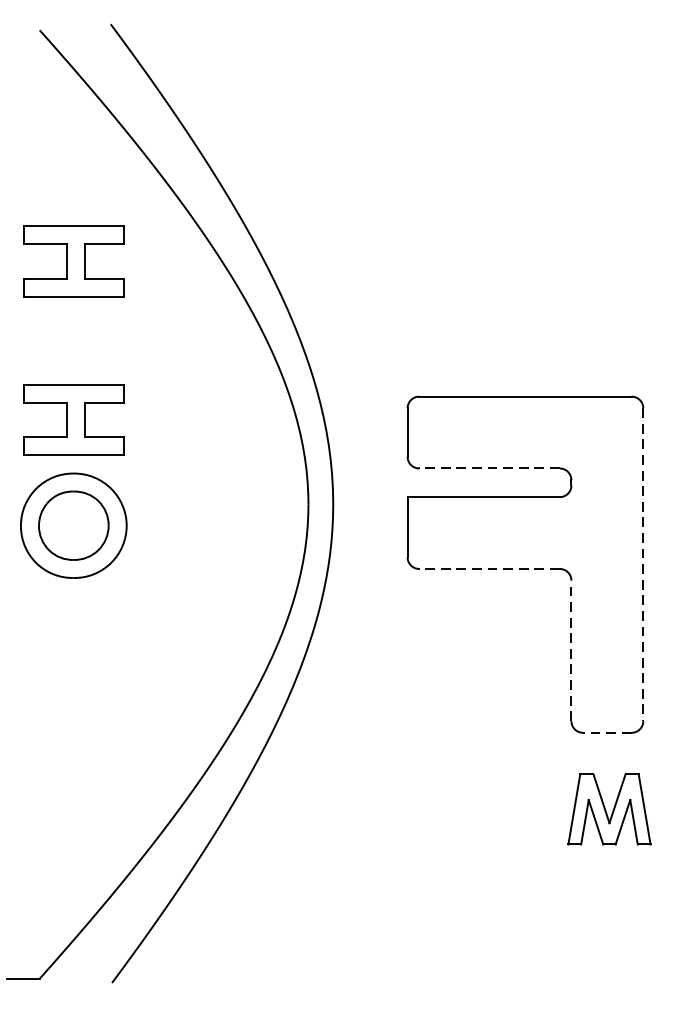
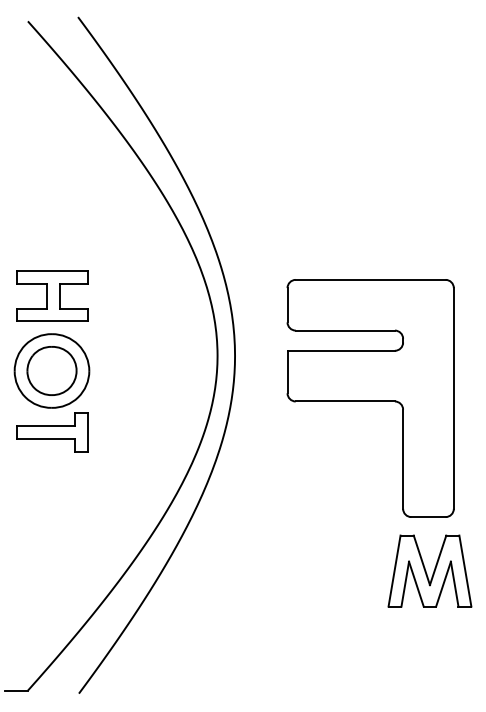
part: (74, 260) -> (52, 183), removed
line: (489, 468) -> (345, 330), dashed -> solid
line: (642, 564) -> (453, 398), dashed -> solid
line: (489, 568) -> (345, 401), dashed -> solid
part: (74, 612) -> (52, 432), added
line: (571, 651) -> (403, 459), dashed -> solid
line: (605, 733) -> (427, 517), dashed -> solid
part: (608, 808) -> (429, 570), size x1.43

